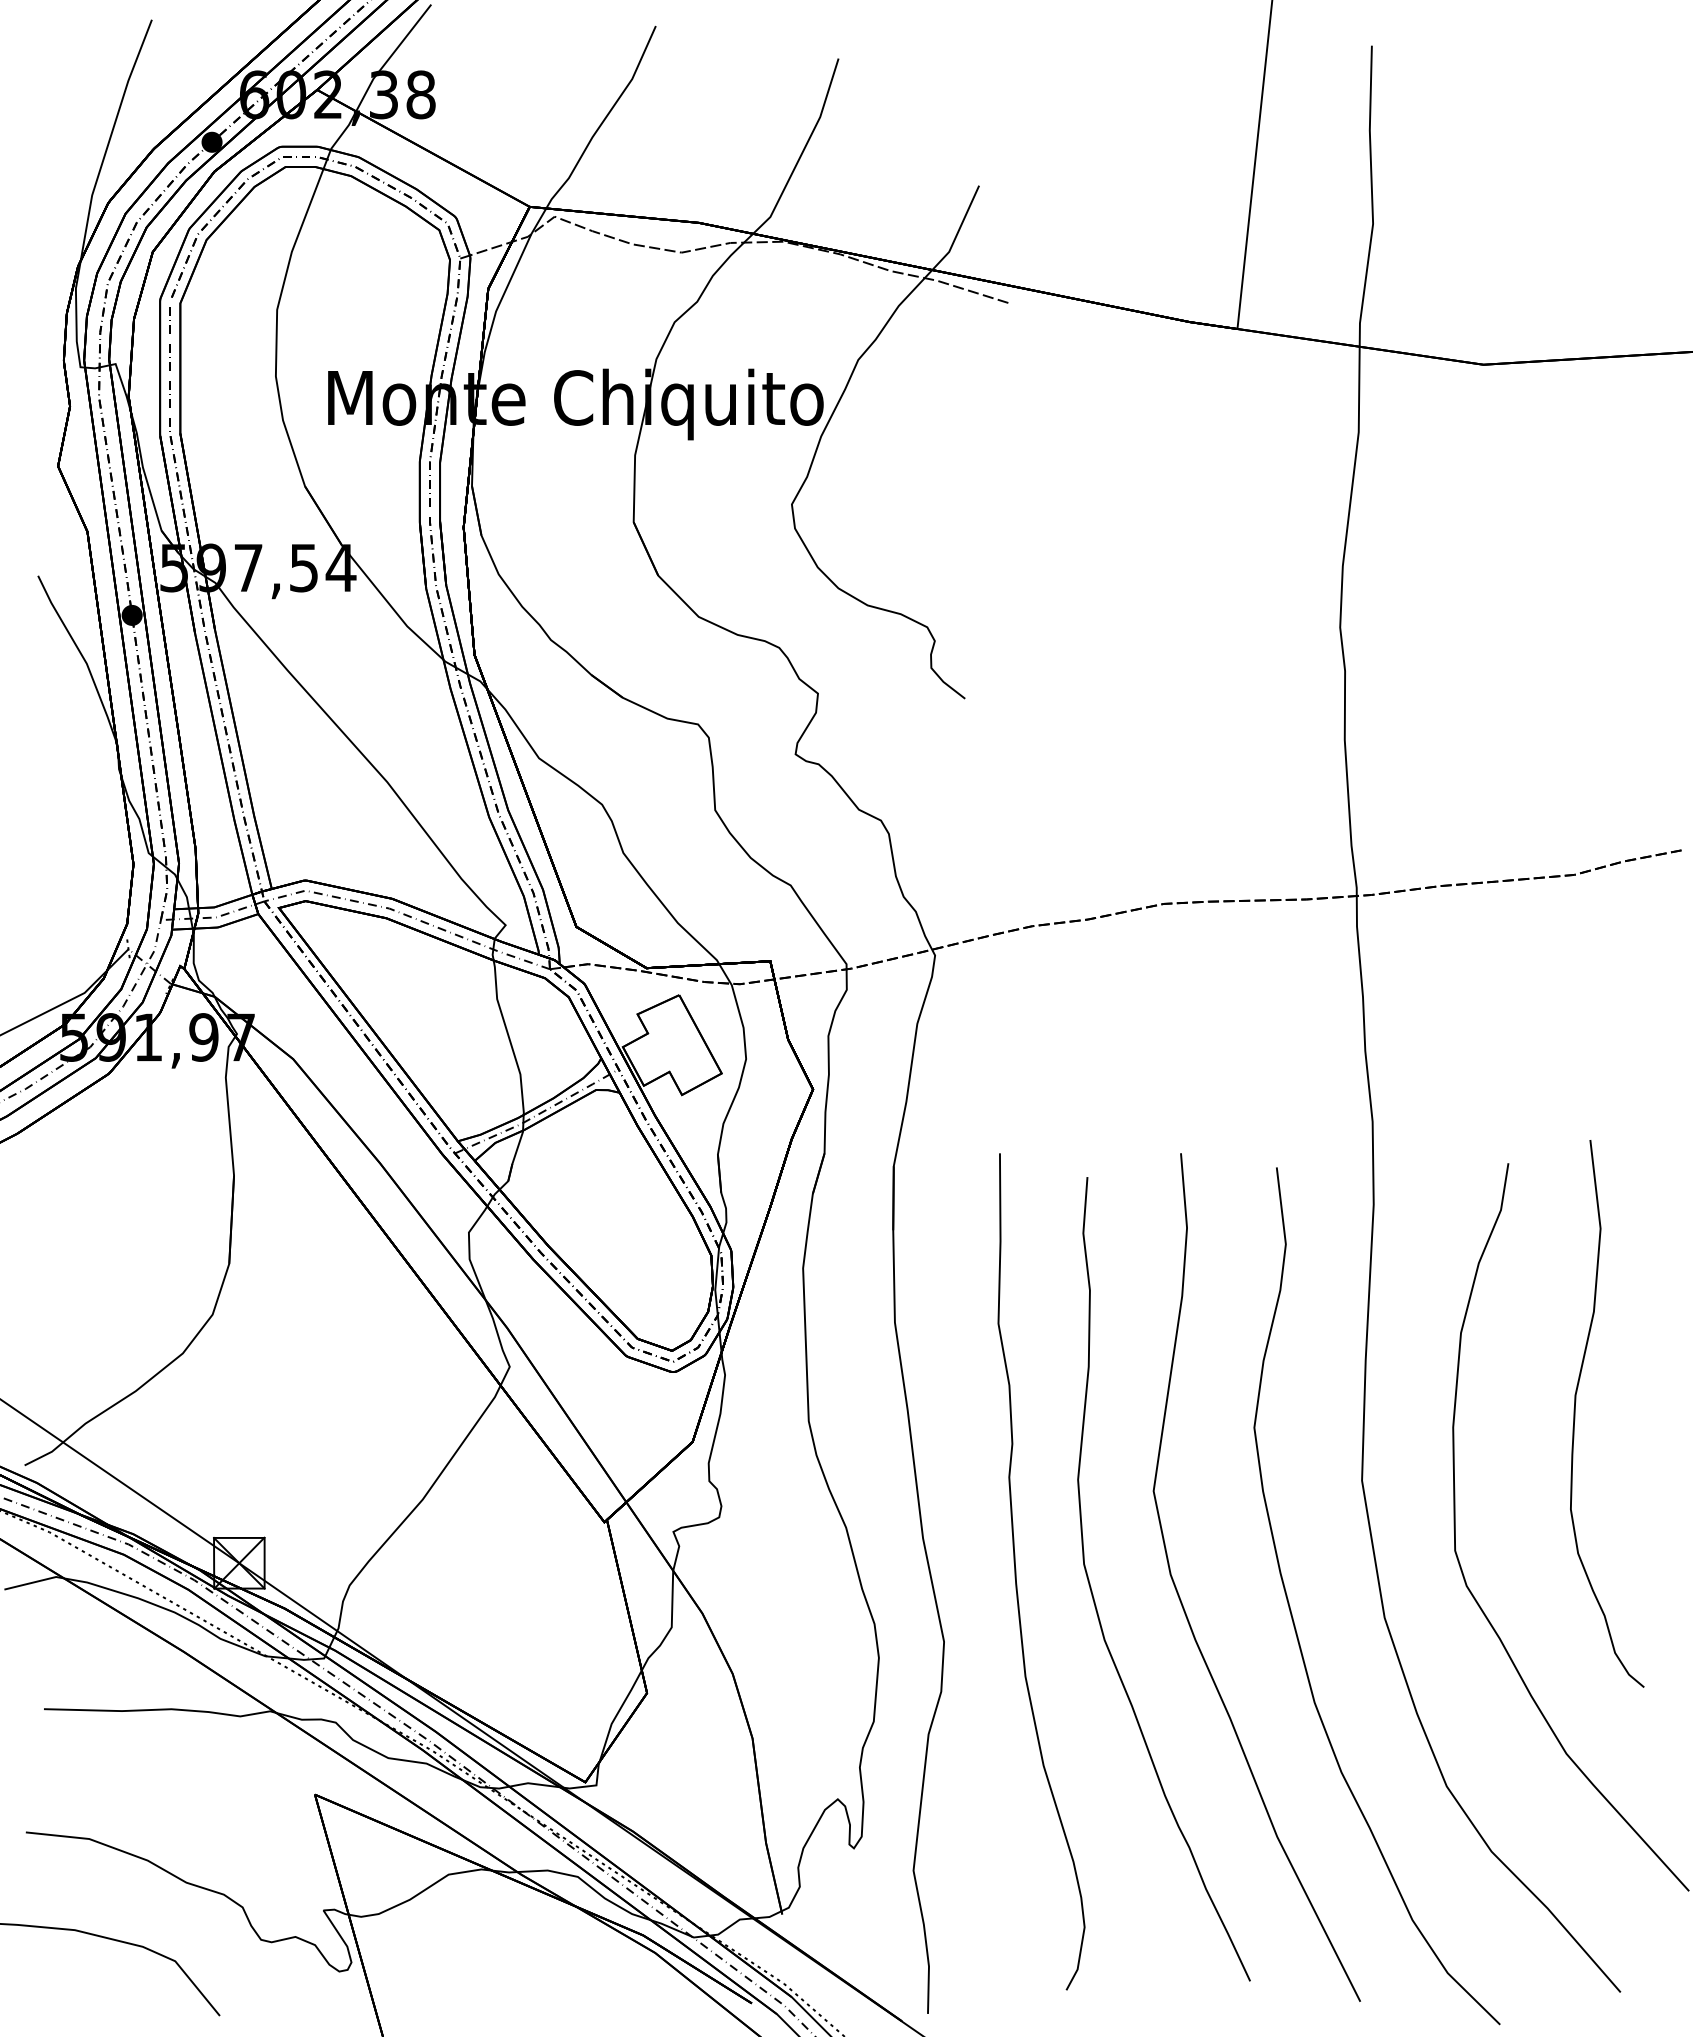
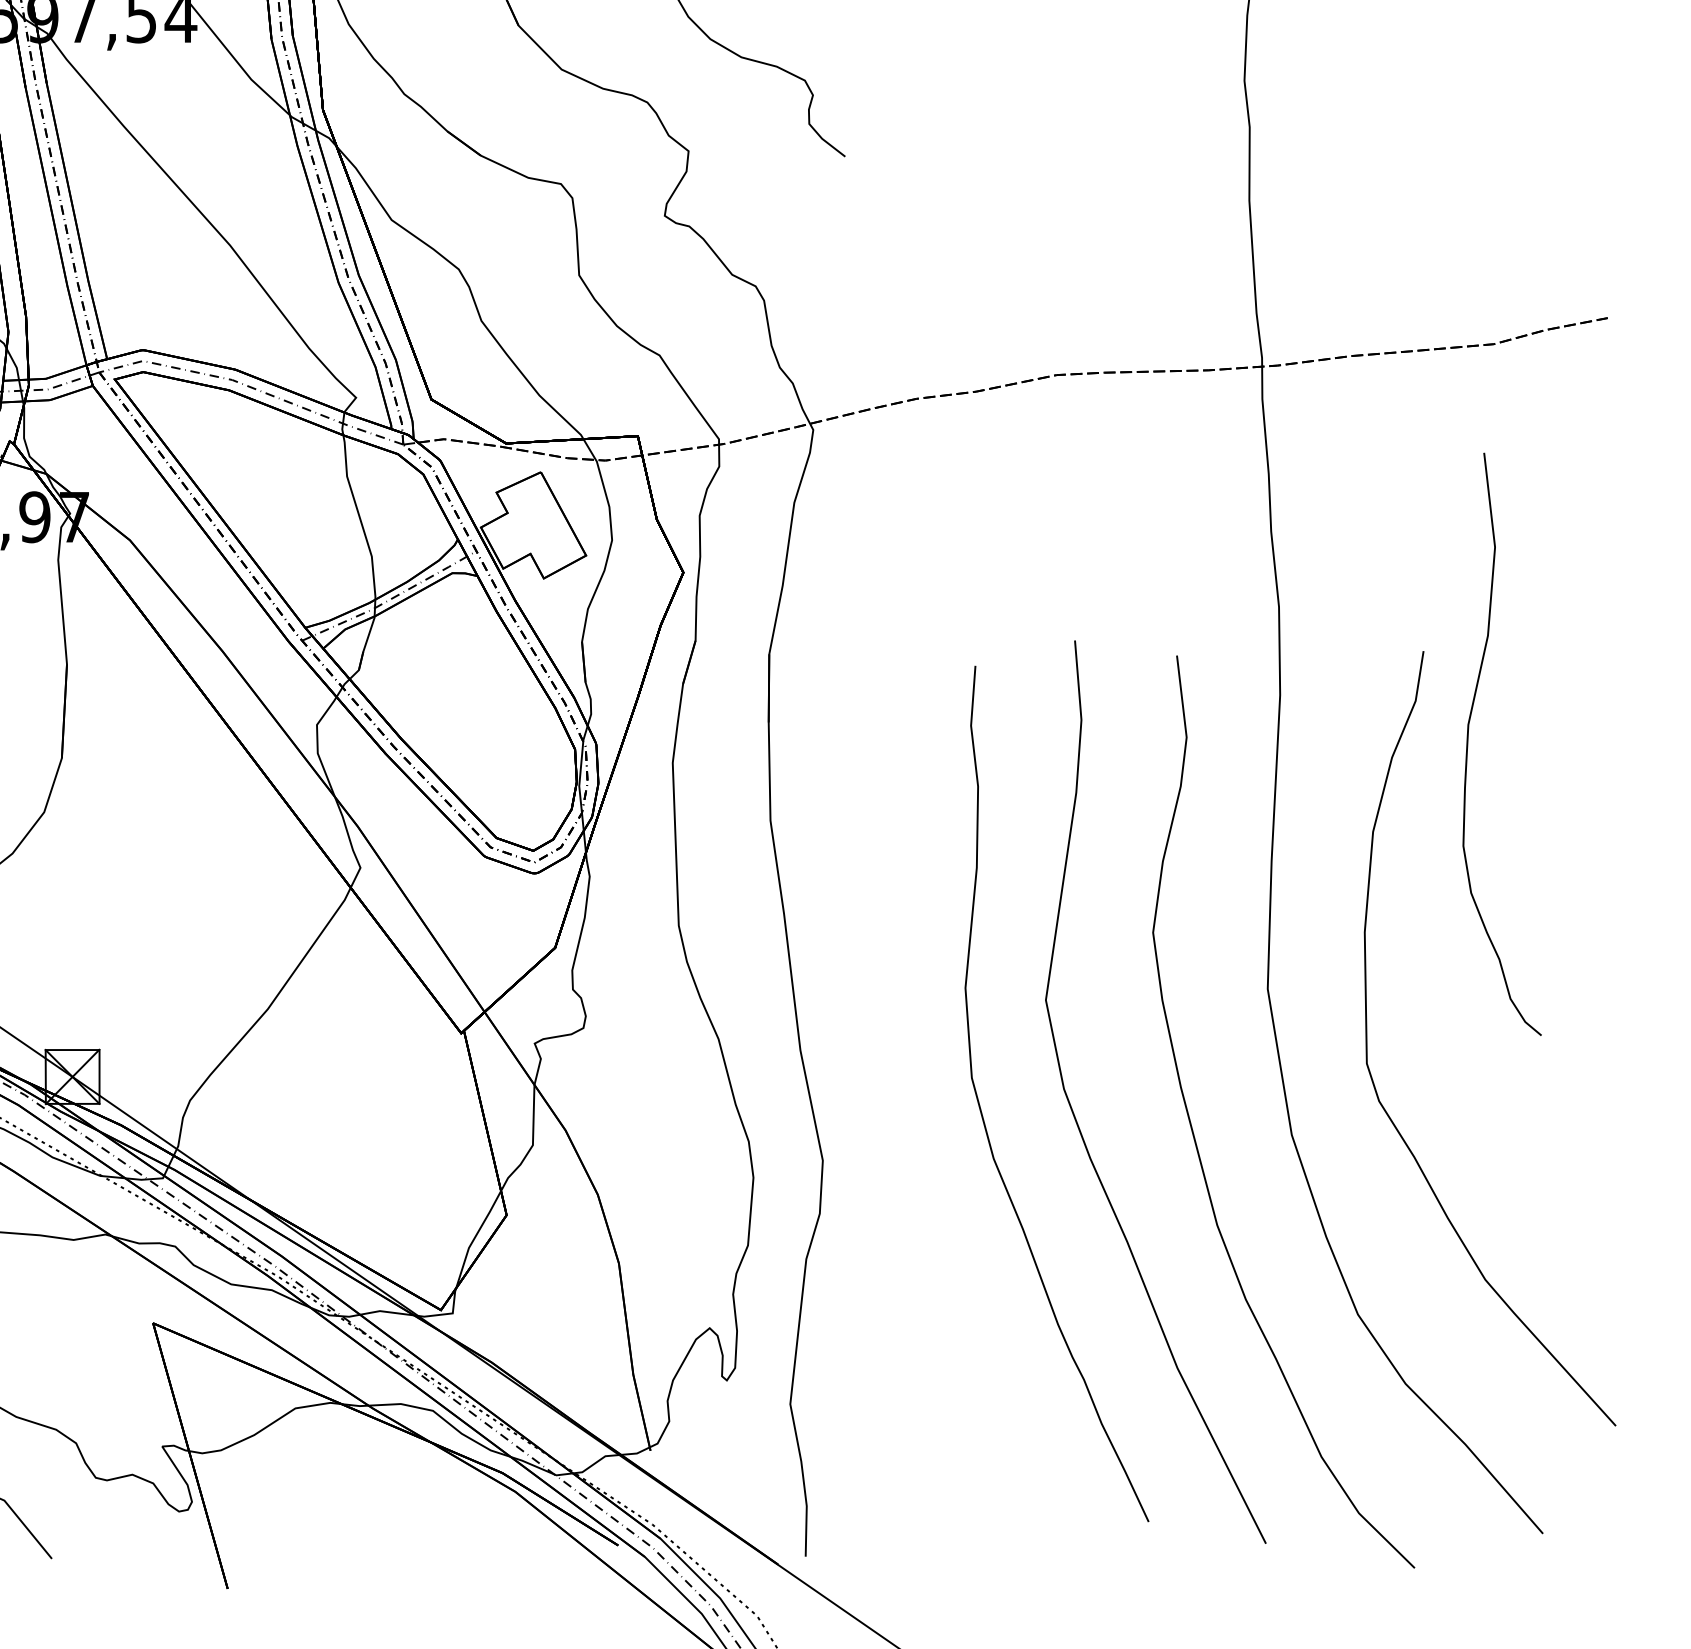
curve: (1575, 1413) -> (1468, 744), moved
curve: (1016, 1571) -> (899, 1085), removed

